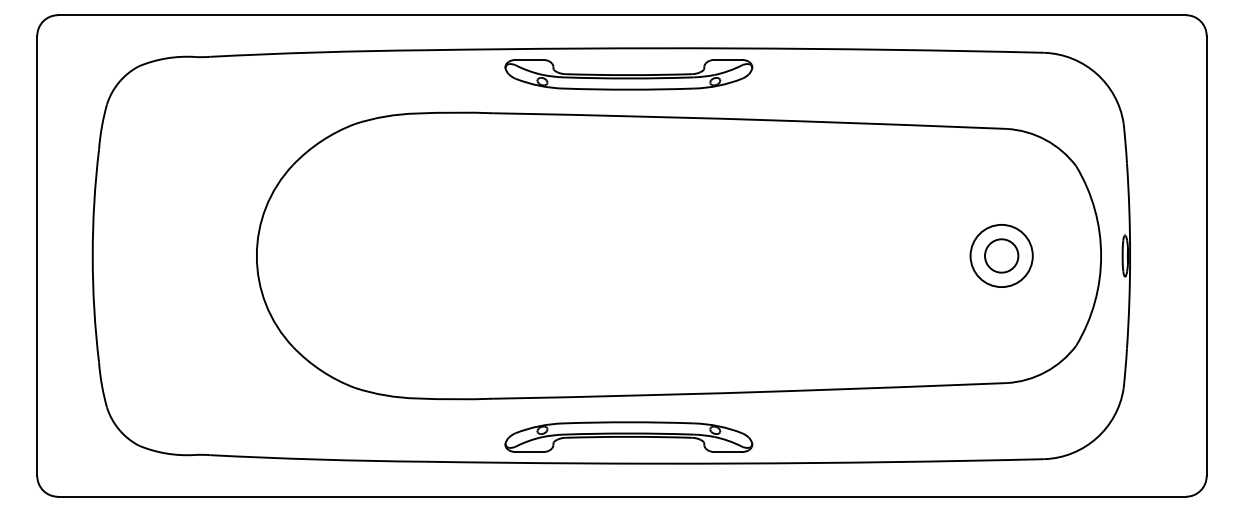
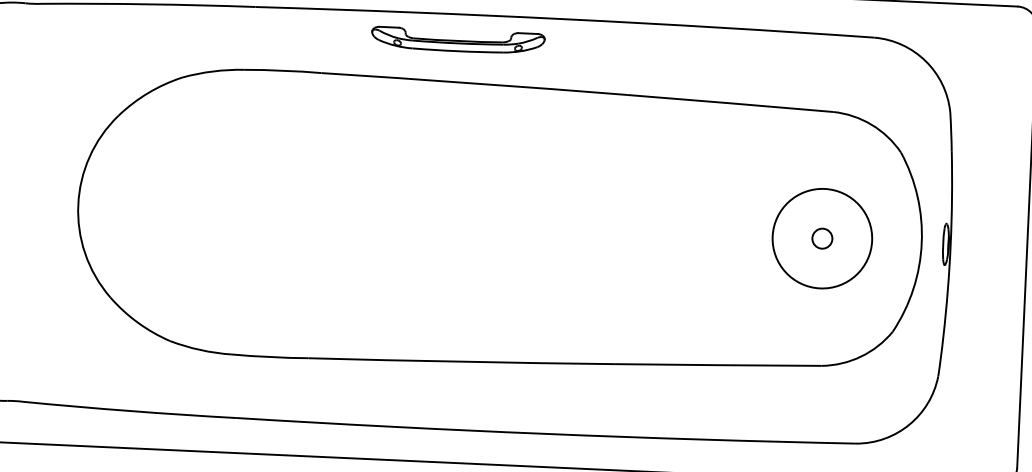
part: (628, 74) -> (457, 40), size x0.7
circle: (1001, 255) -> (822, 238), size x0.6
circle: (1001, 255) -> (822, 238), size x1.6
part: (628, 436) -> (441, 402), removed

